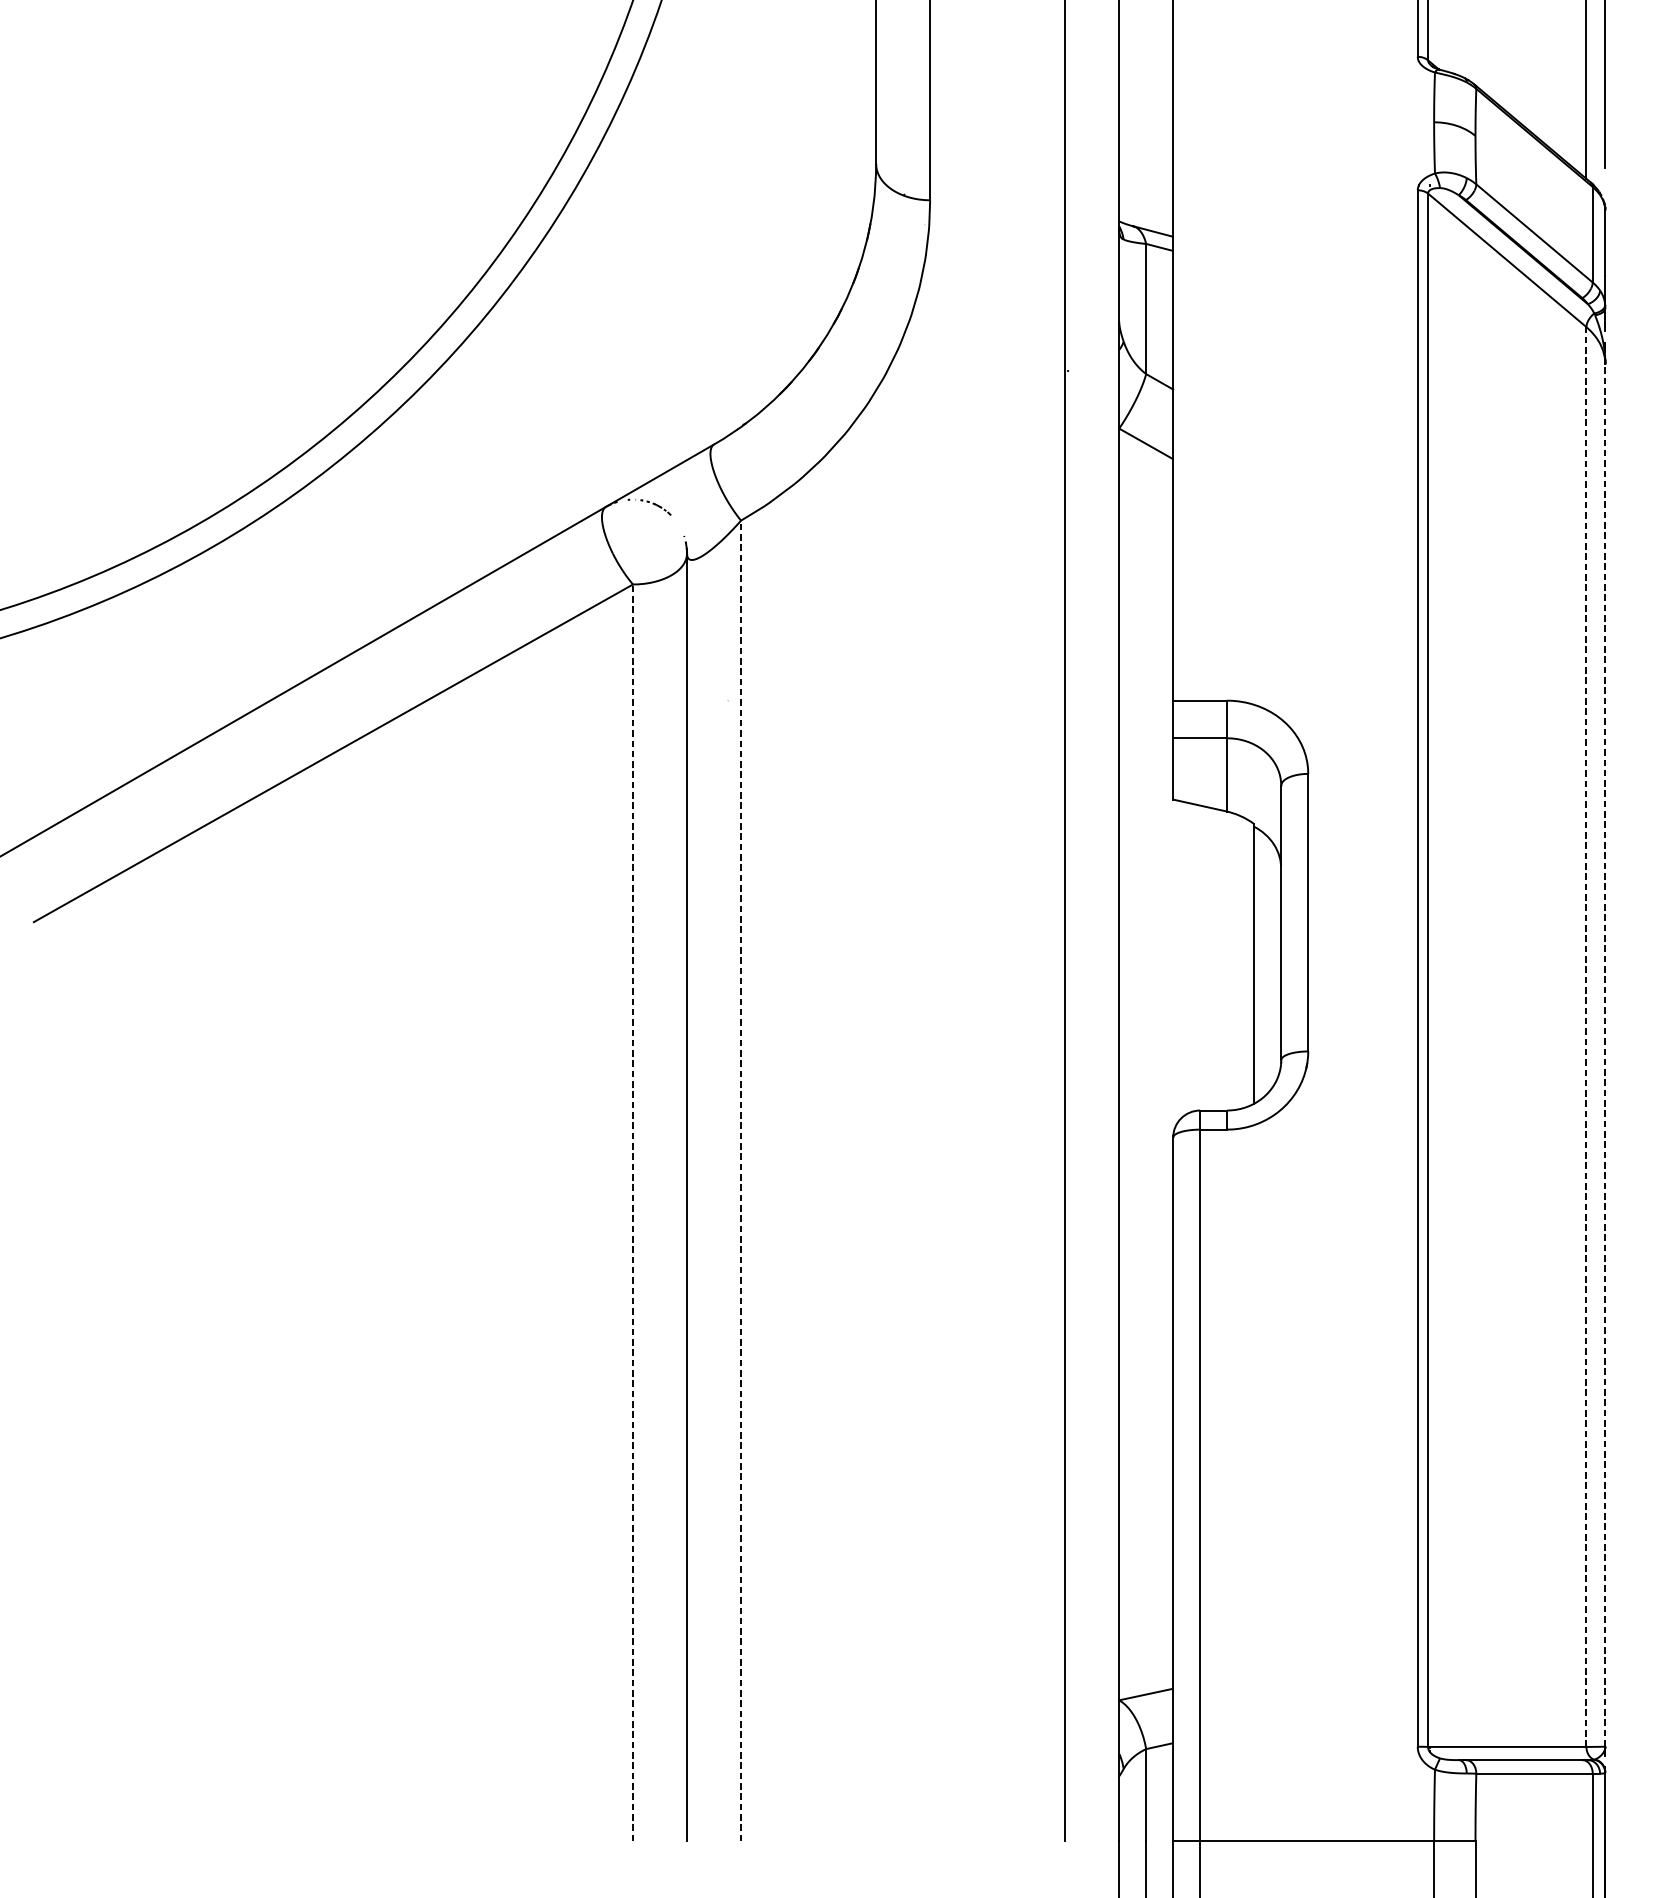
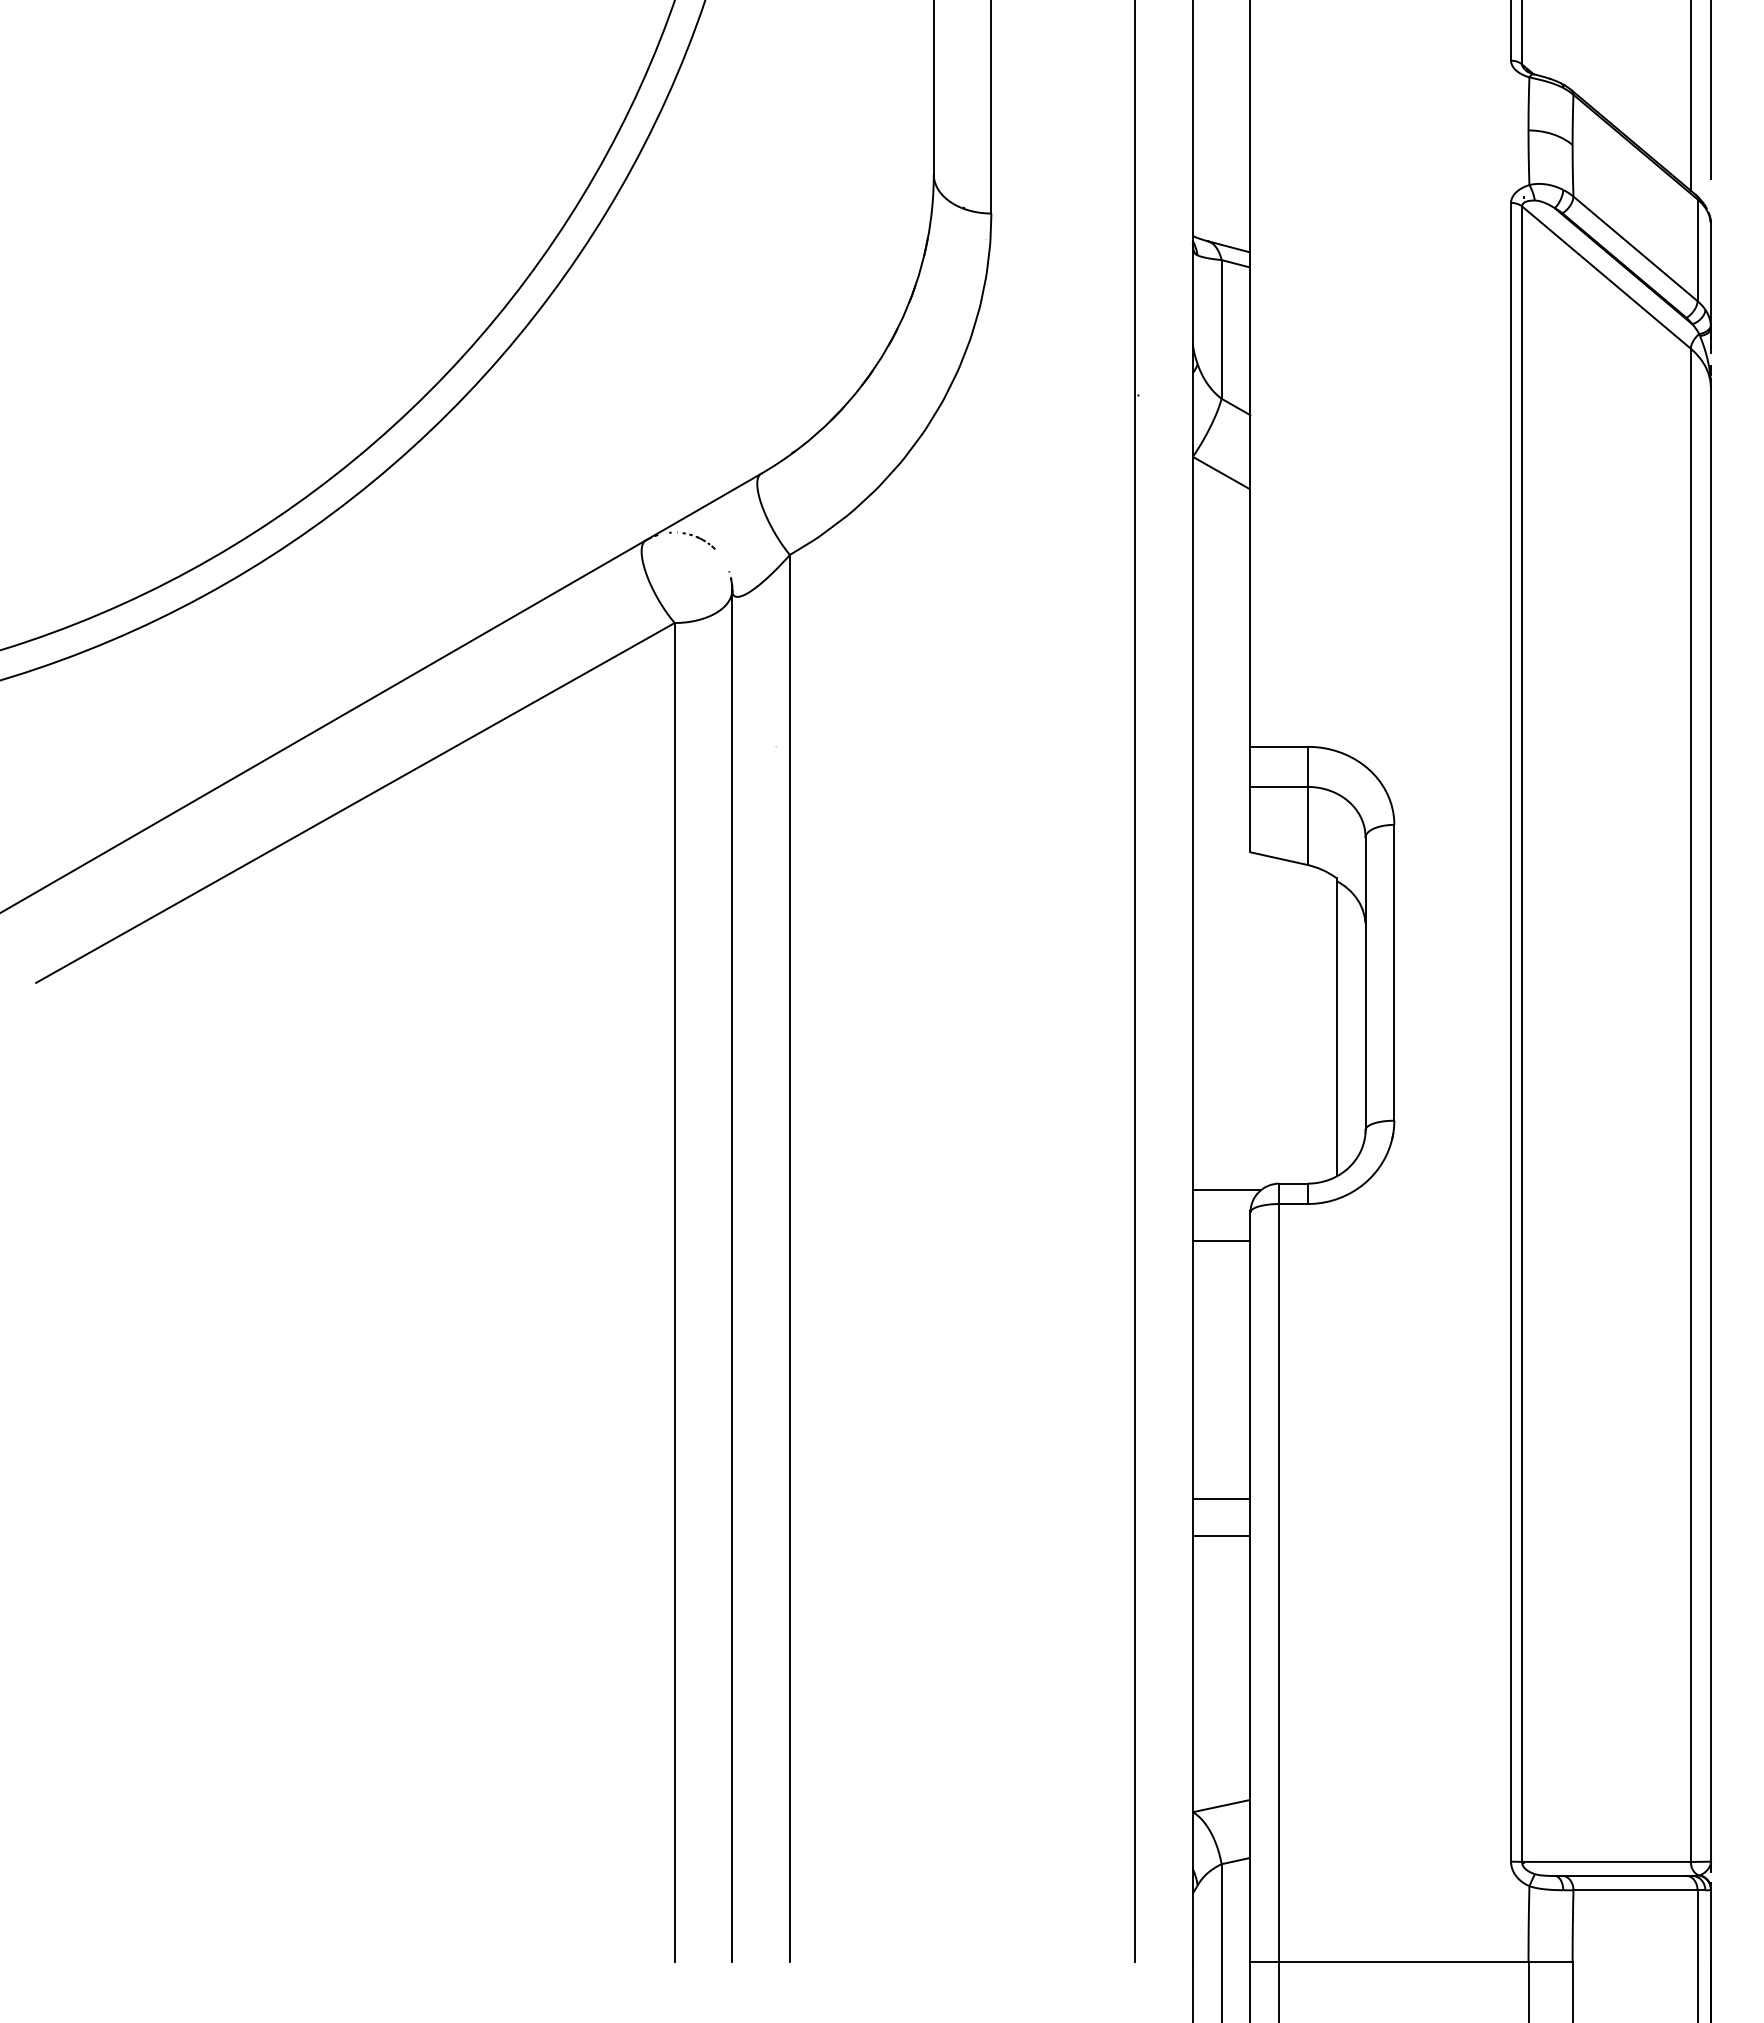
line: (1586, 1037) -> (1690, 1105), dashed -> solid
line: (1605, 1055) -> (1711, 1124), dashed -> solid
line: (1150, 1116) -> (1226, 1190), added
line: (1146, 1164) -> (1221, 1241), added
line: (740, 1180) -> (789, 1258), dashed -> solid
line: (632, 1212) -> (674, 1292), dashed -> solid
line: (1146, 1405) -> (1221, 1498), added
line: (1146, 1440) -> (1221, 1535), added

